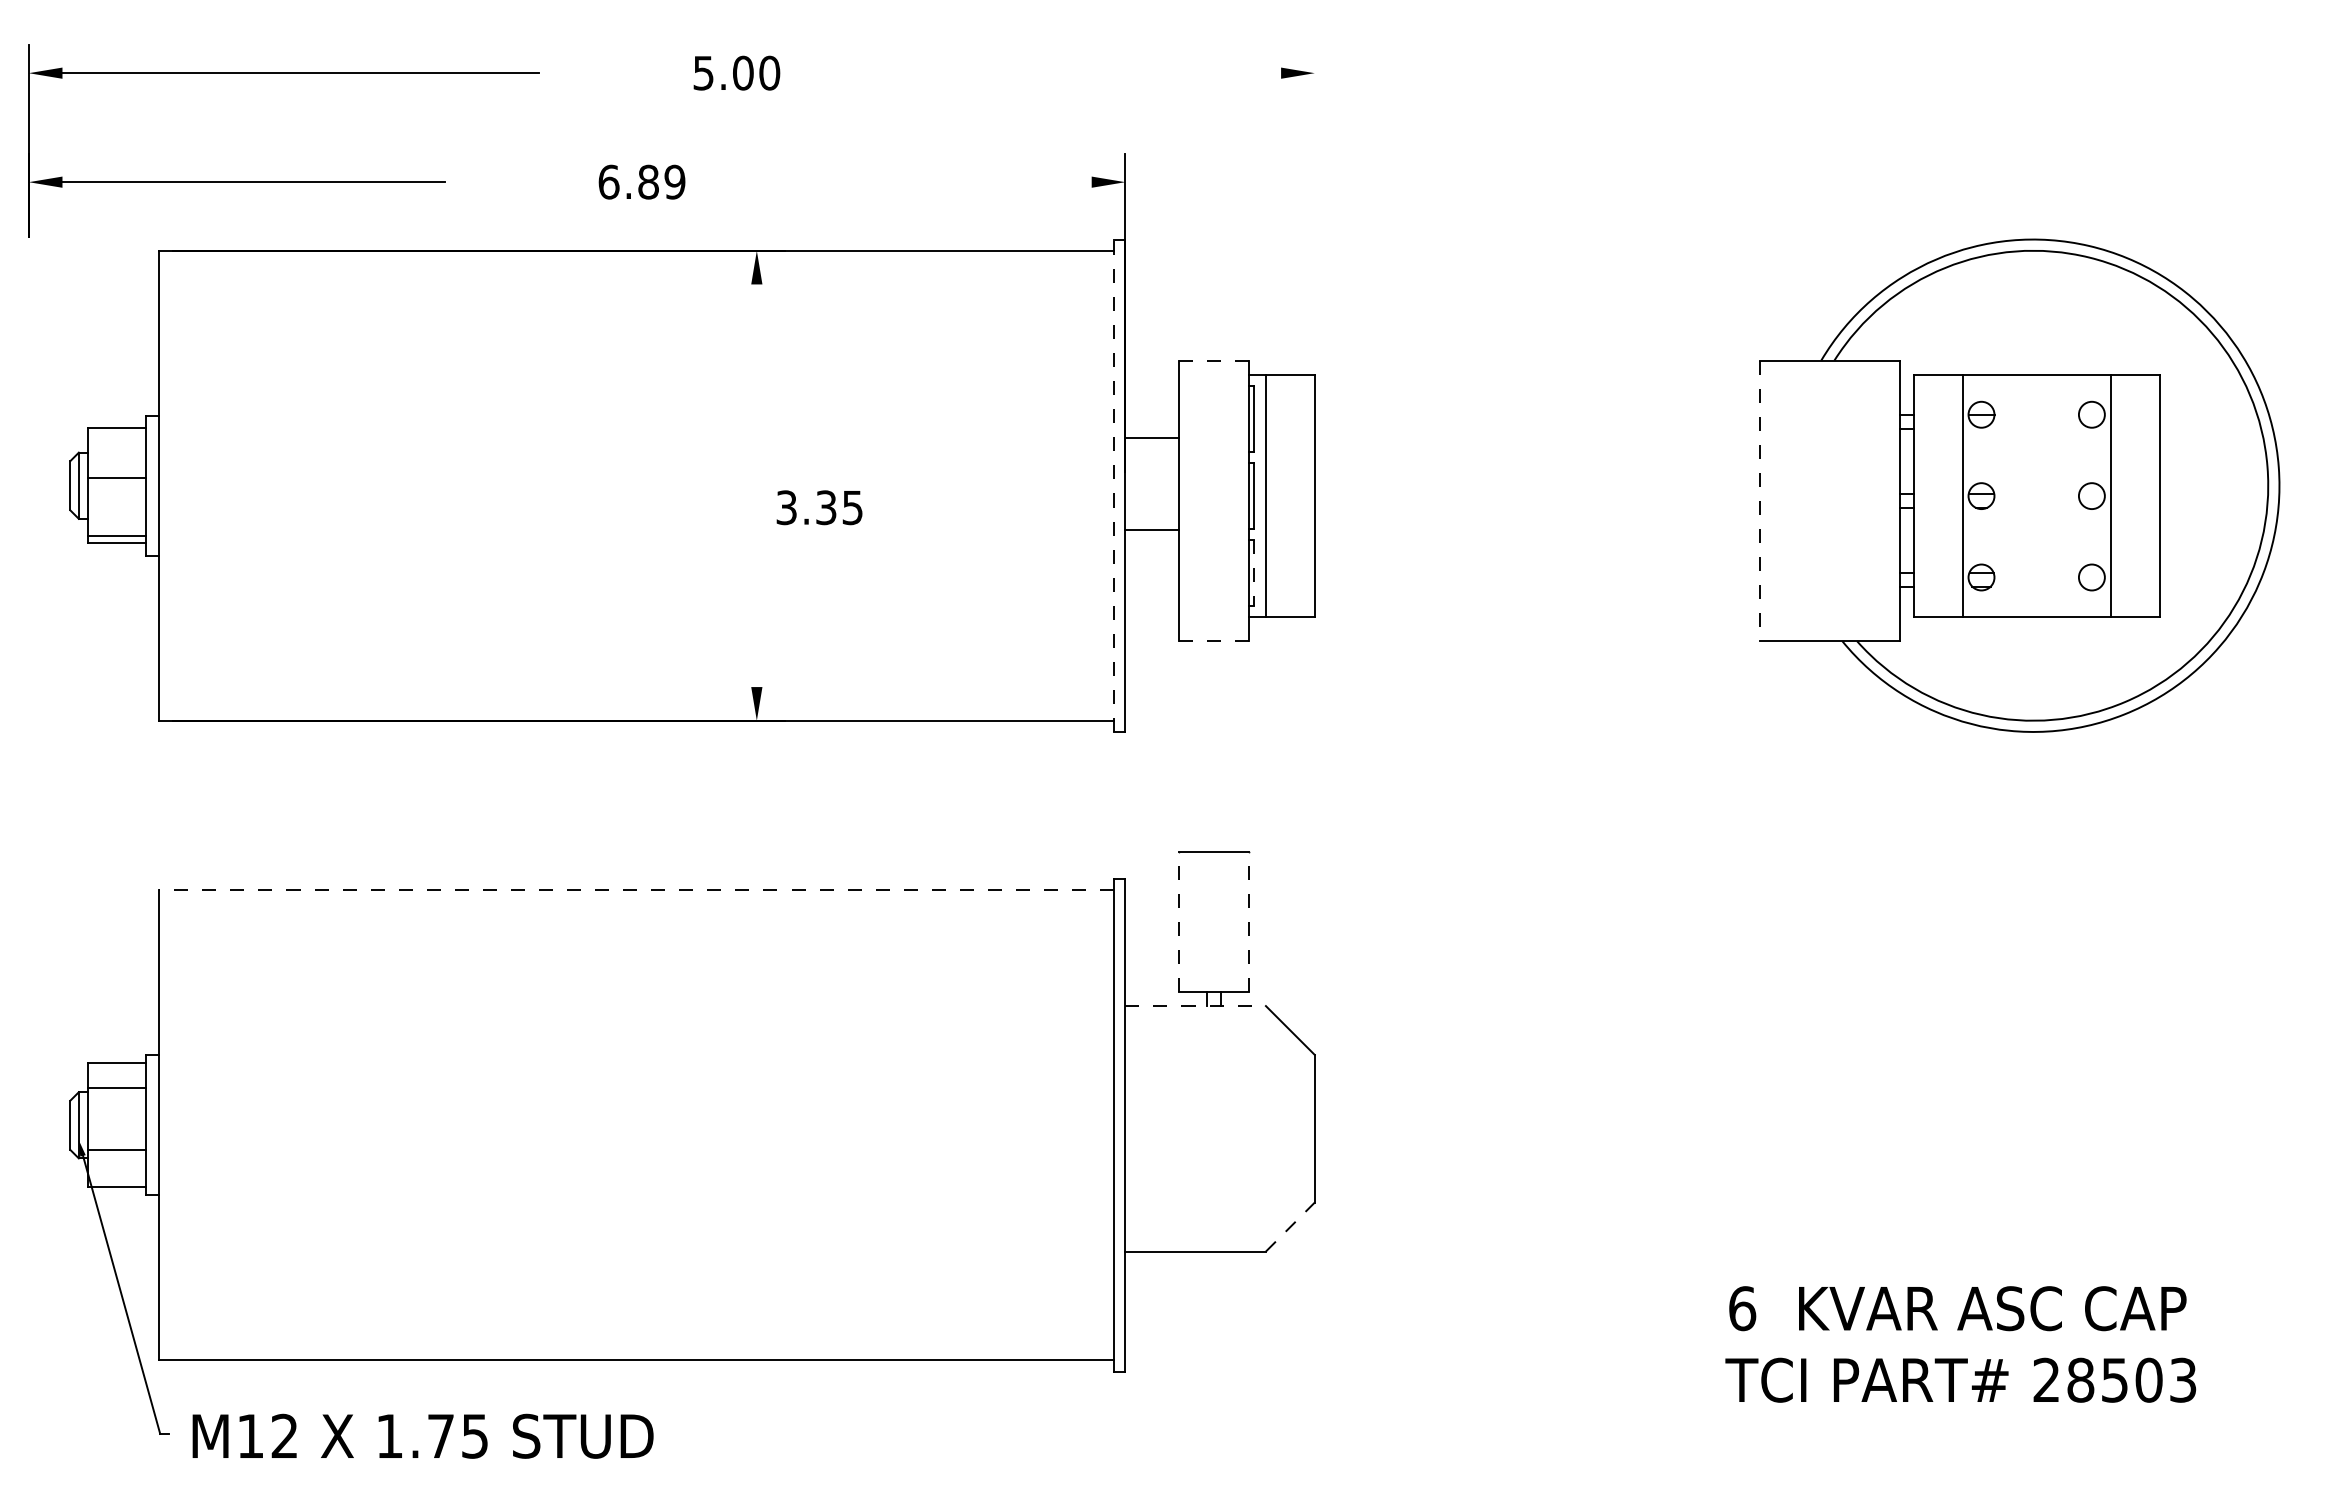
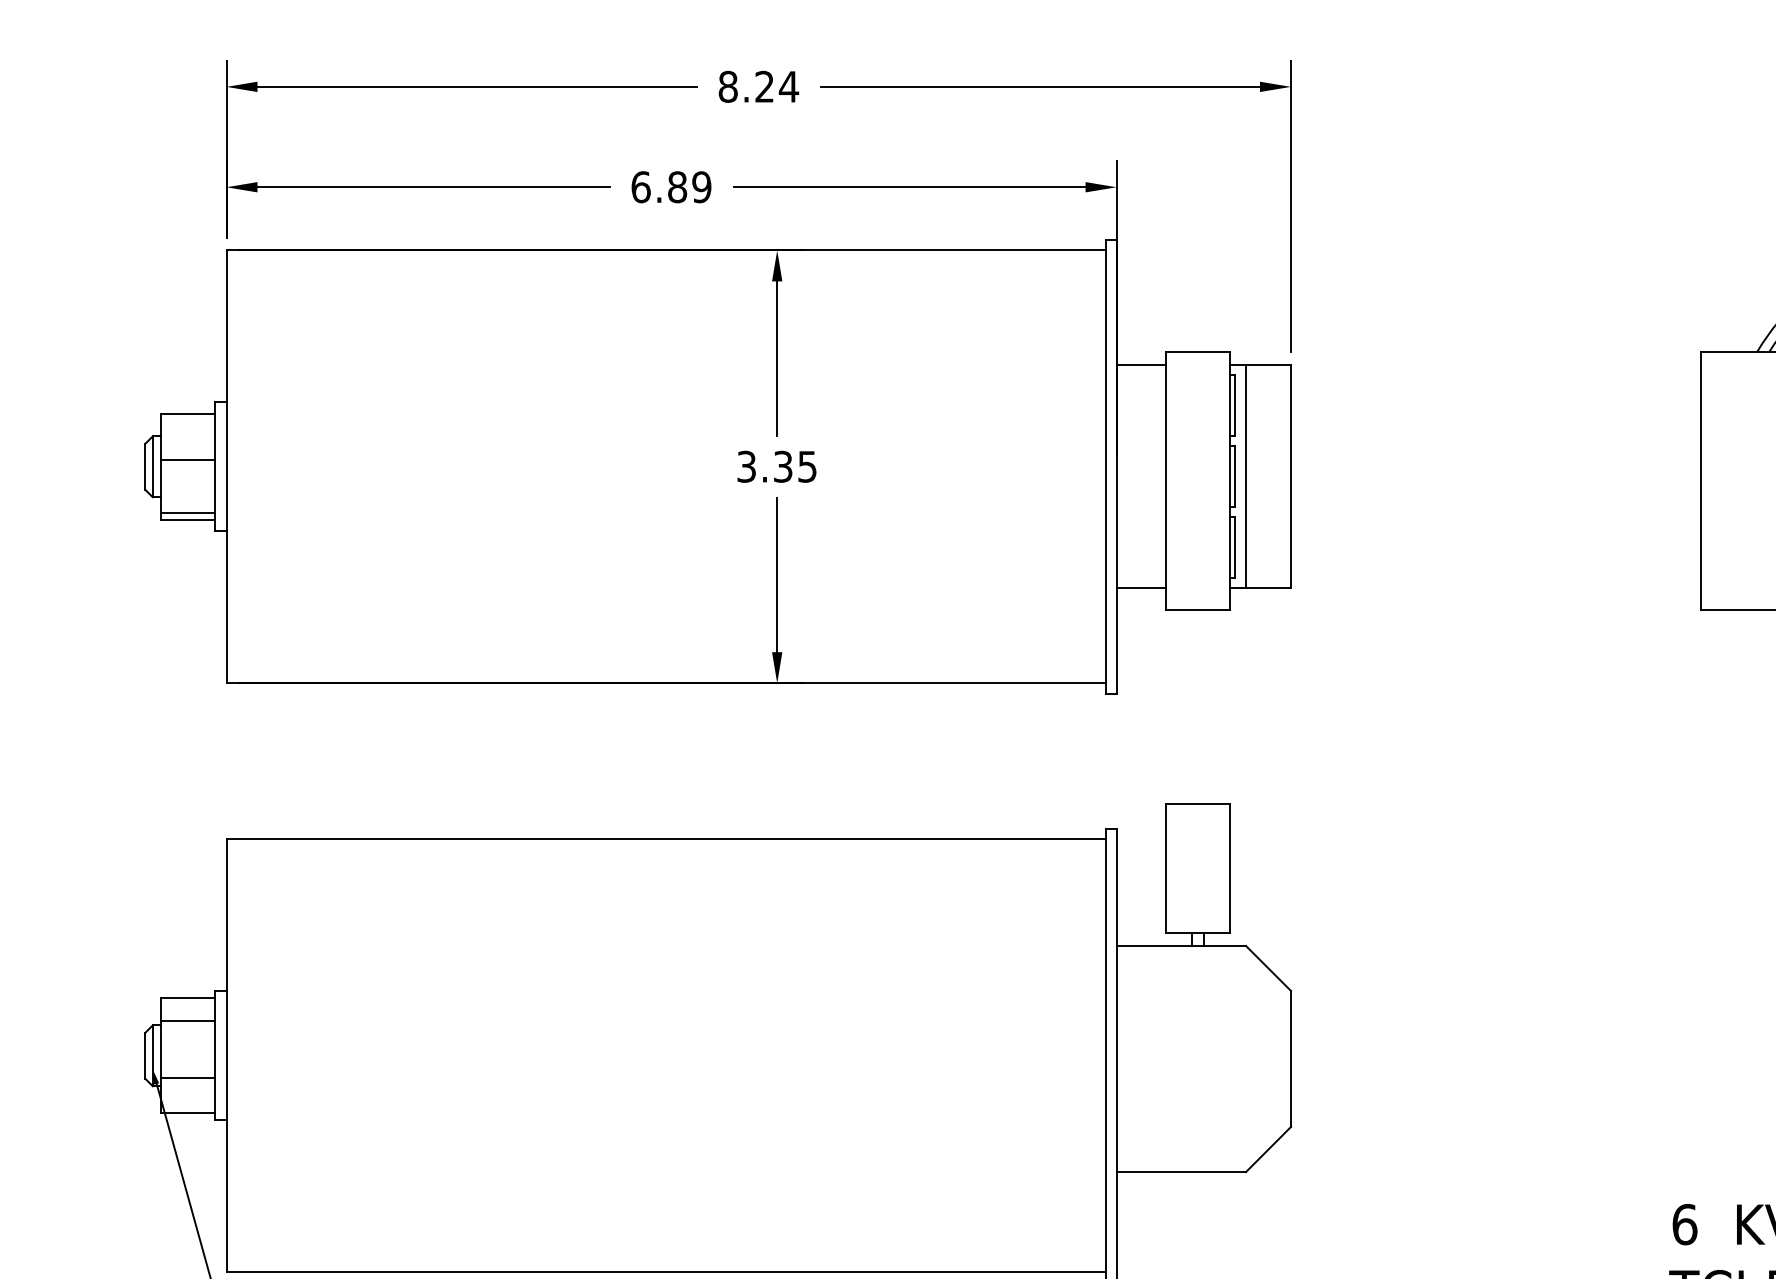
text: (736, 72) -> (758, 86), 5.00 -> 8.24
line: (1042, 73) -> (1040, 87), added
part: (283, 181) -> (461, 186), moved
line: (900, 182) -> (909, 187), added
line: (1314, 202) -> (1290, 205), added
line: (1214, 360) -> (1198, 351), dashed -> solid
line: (756, 368) -> (776, 358), added
line: (1151, 437) -> (1140, 364), moved
line: (1114, 485) -> (1106, 466), dashed -> solid
line: (1759, 501) -> (1700, 481), dashed -> solid
text: (819, 507) -> (776, 466), moved
line: (1151, 530) -> (1140, 588), moved
line: (1254, 573) -> (1235, 547), dashed -> solid
line: (756, 603) -> (776, 575), added
line: (1213, 641) -> (1197, 610), dashed -> solid
line: (636, 890) -> (666, 839), dashed -> solid
line: (1178, 921) -> (1165, 868), dashed -> solid
line: (1248, 921) -> (1229, 868), dashed -> solid
line: (1196, 1006) -> (1182, 946), dashed -> solid
line: (1290, 1227) -> (1268, 1149), dashed -> solid

